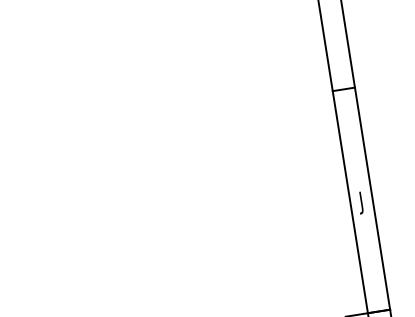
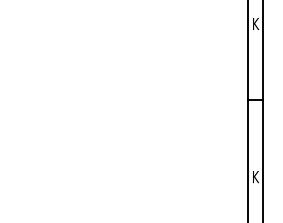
text: (363, 202) -> (256, 178), J -> K

